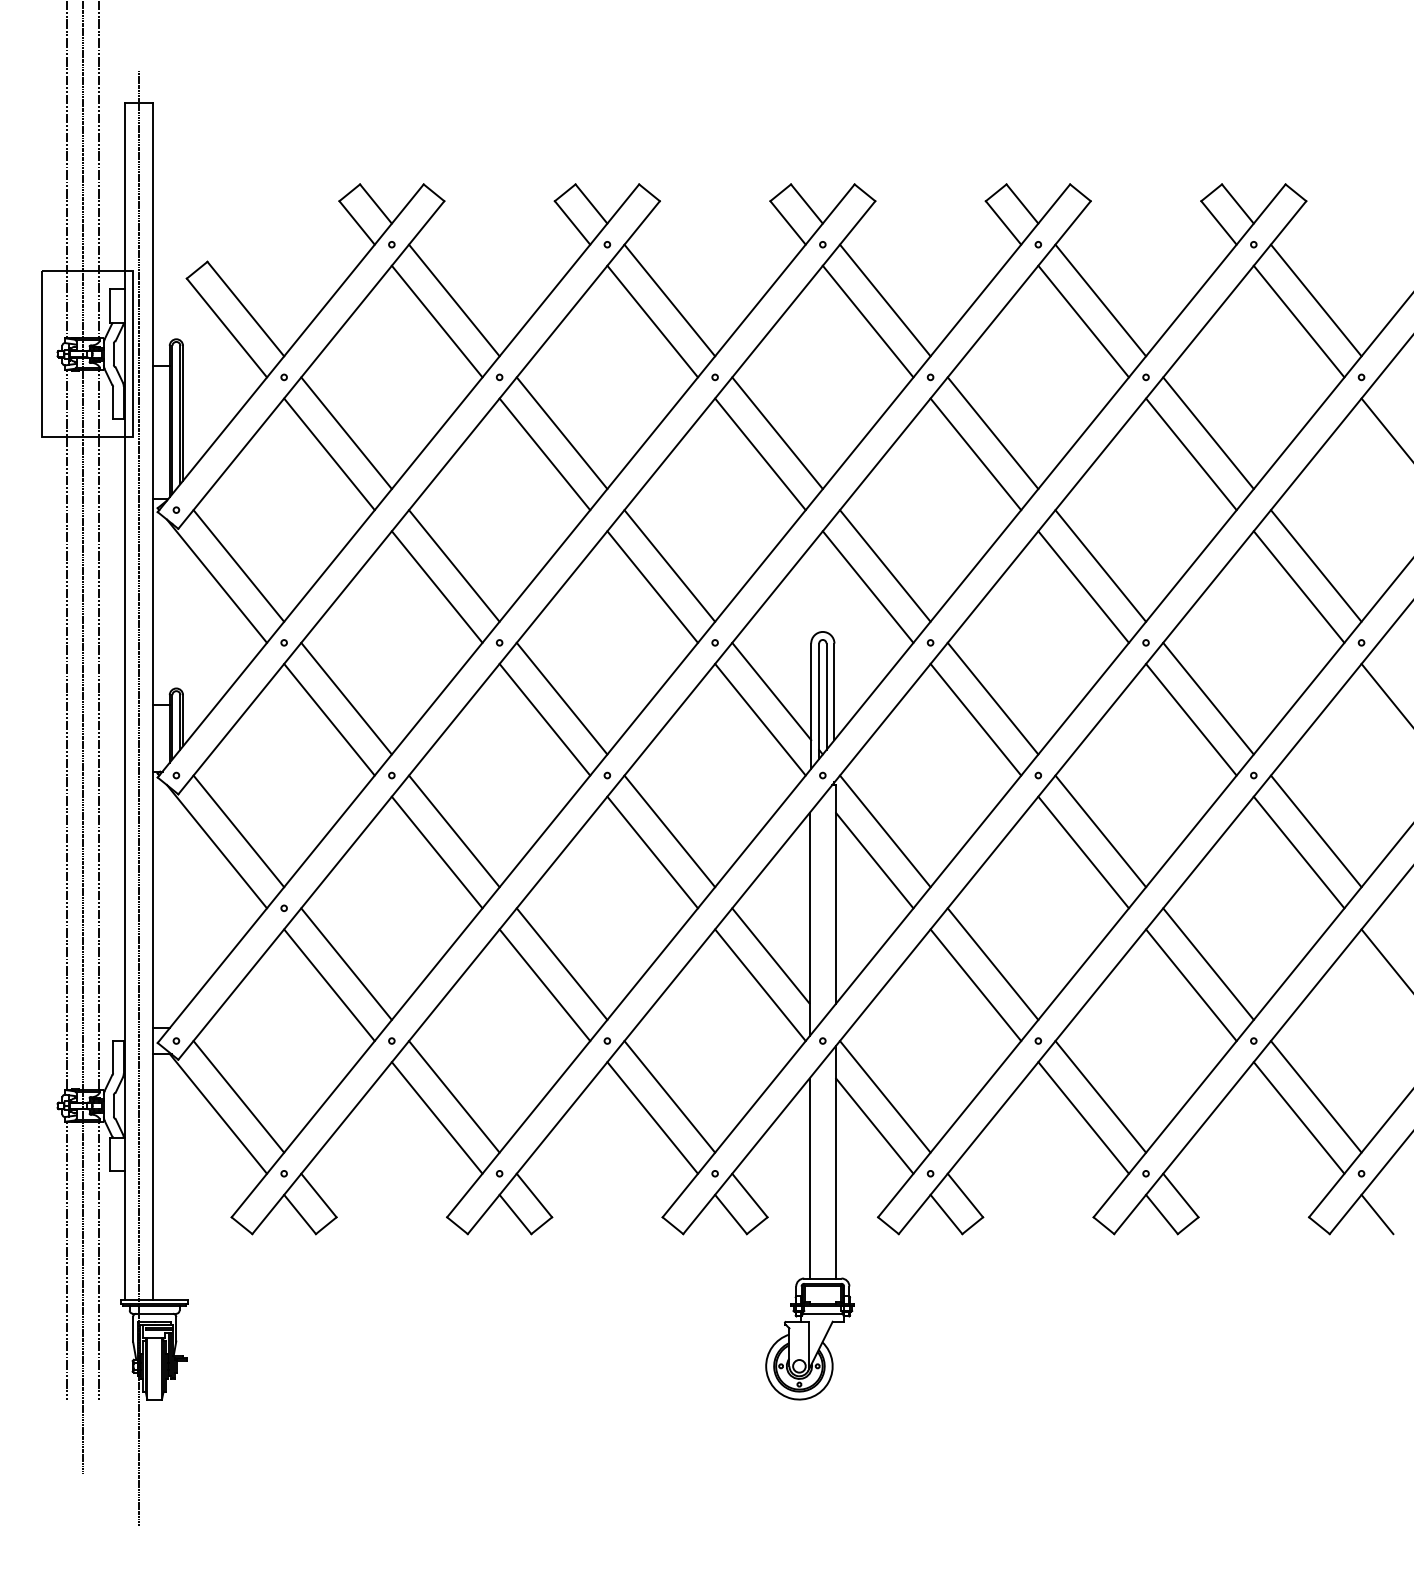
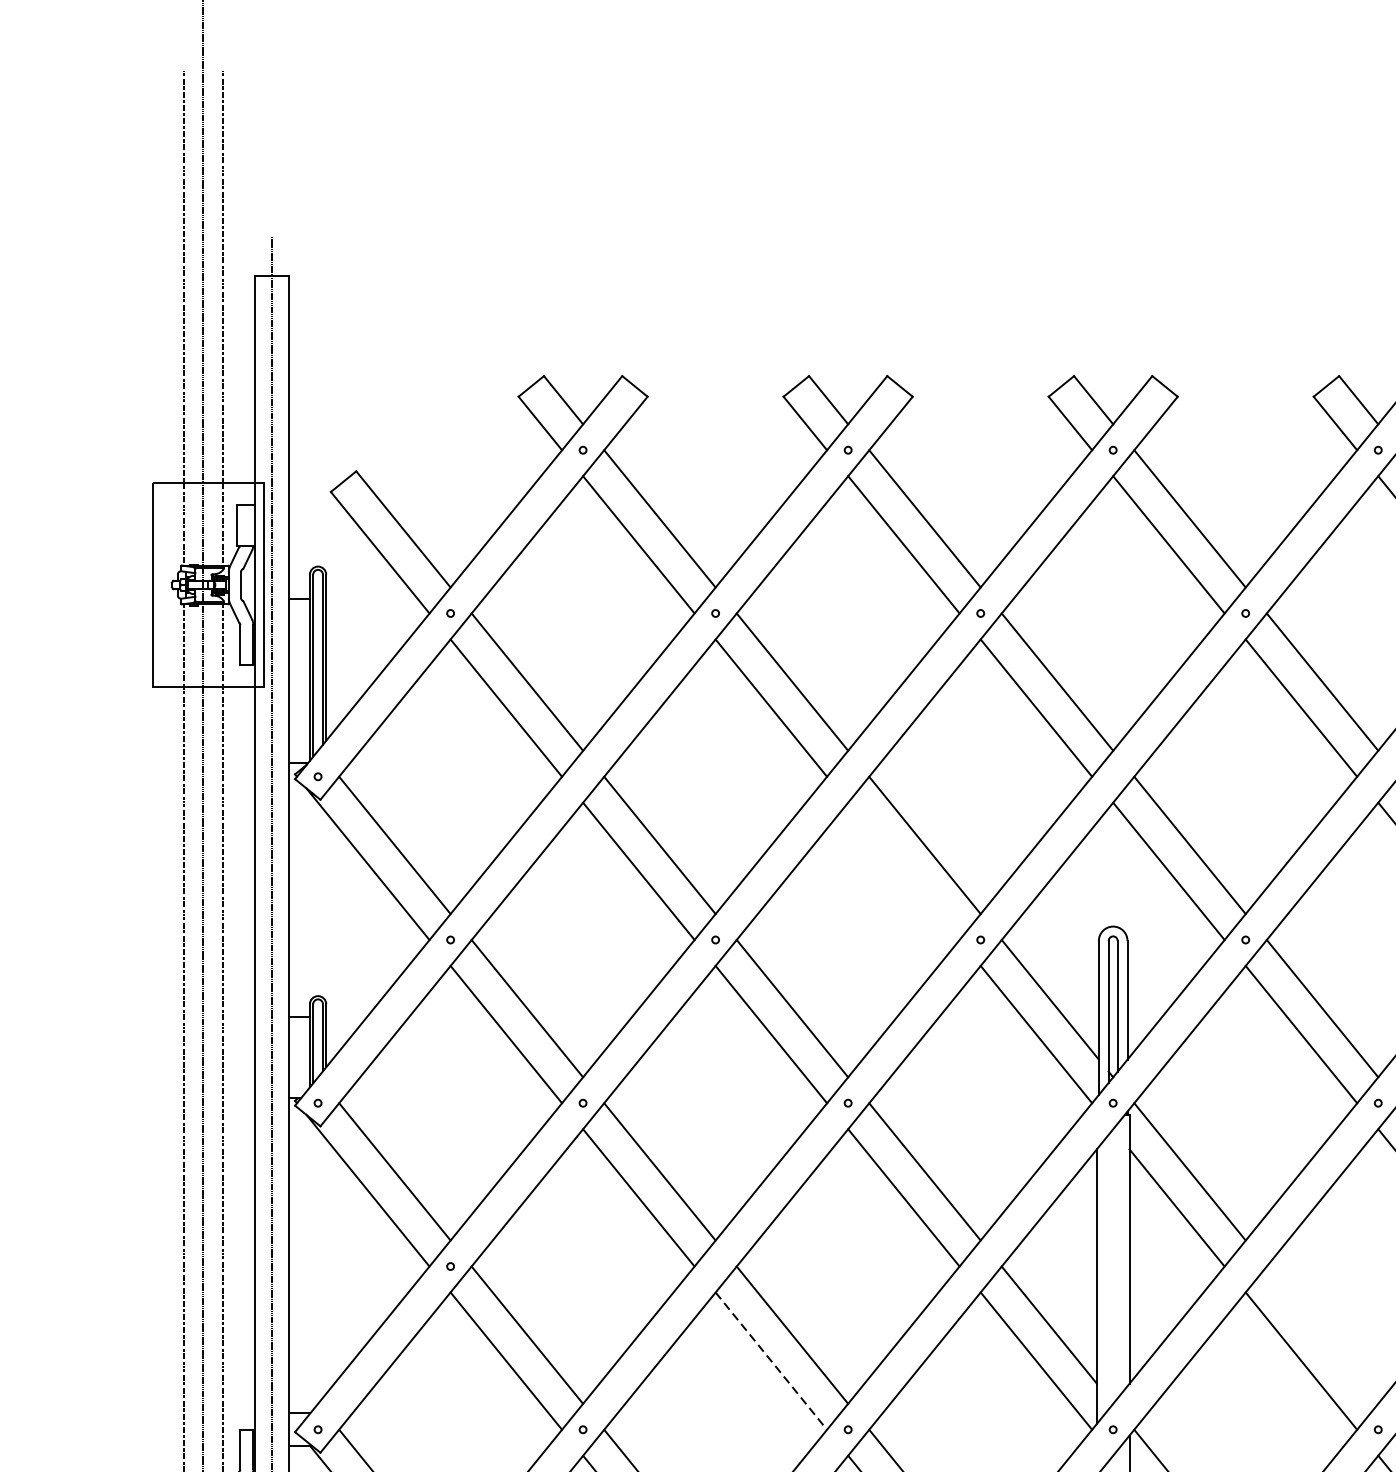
line: (652, 586) -> (903, 870), removed
line: (992, 963) -> (1321, 1334), removed
line: (544, 985) -> (770, 1361), solid -> dashed

